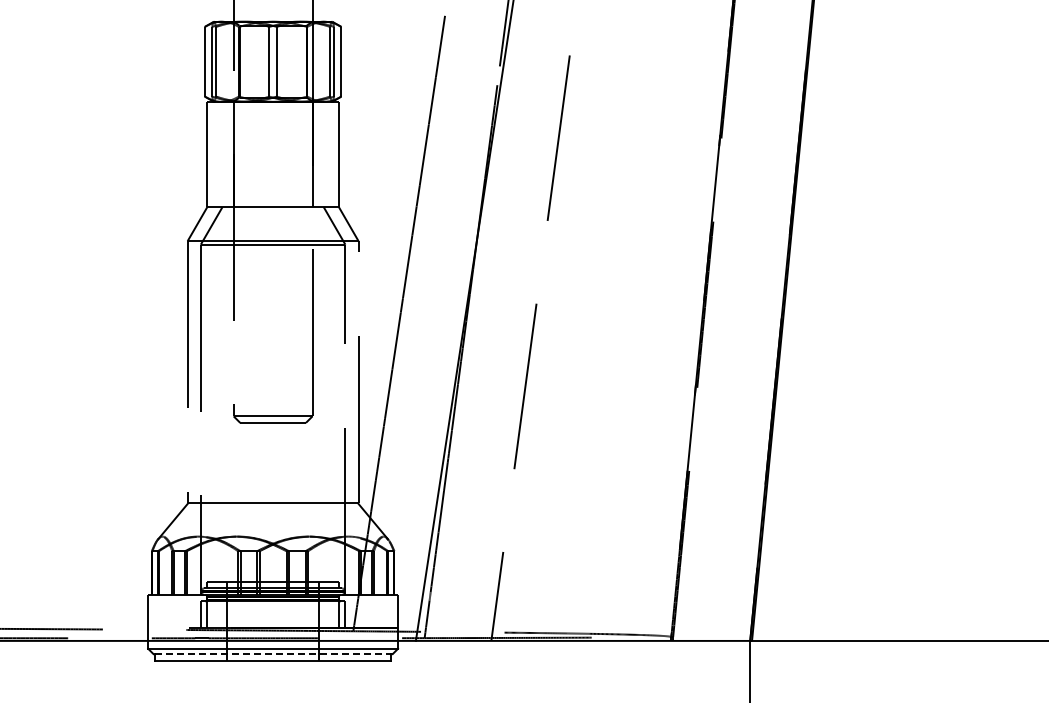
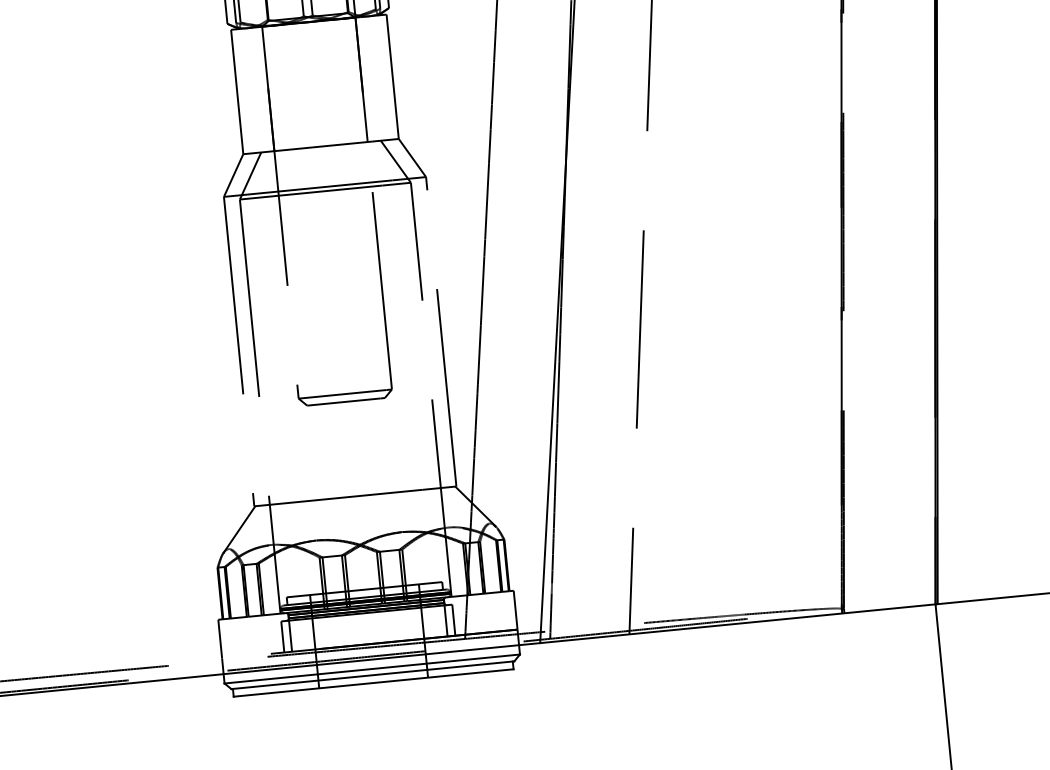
line: (273, 654) -> (373, 675), dashed -> solid

